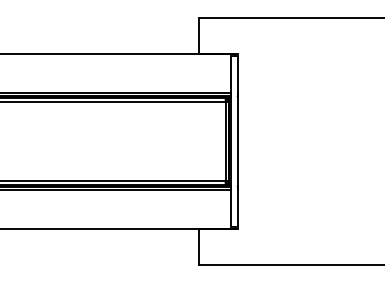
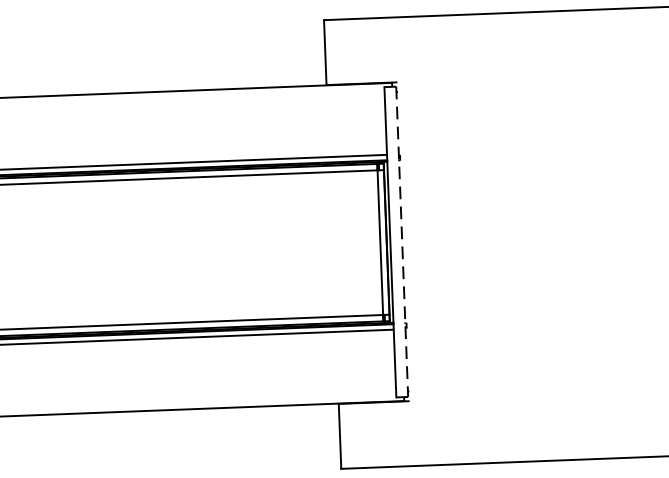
line: (237, 141) -> (401, 241), solid -> dashed

